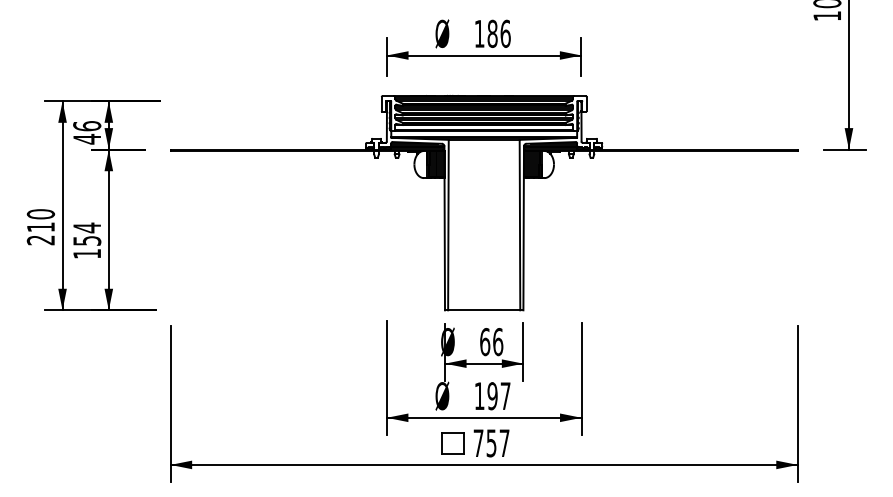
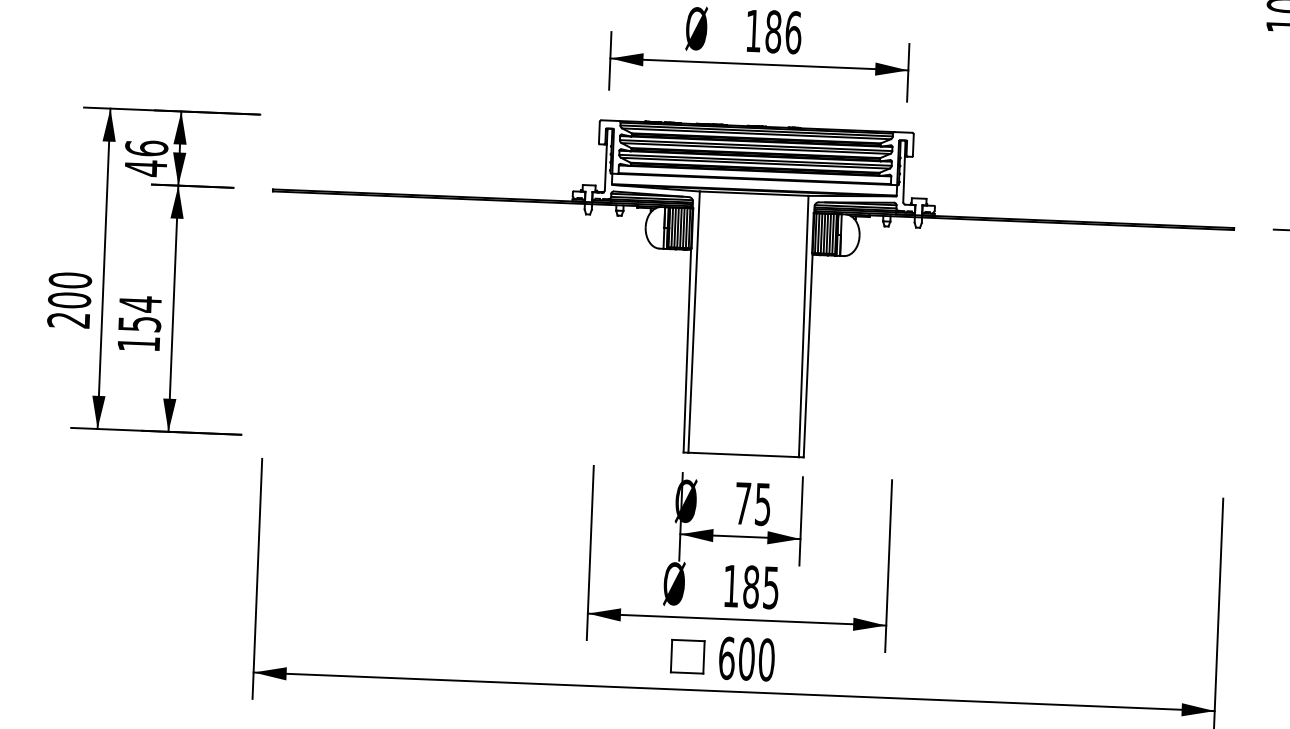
text: (40, 227) -> (68, 300), 210 -> 200
text: (491, 342) -> (752, 504), 66 -> 75
text: (498, 396) -> (760, 587), 197 -> 185
text: (491, 443) -> (746, 659), 757 -> 600

